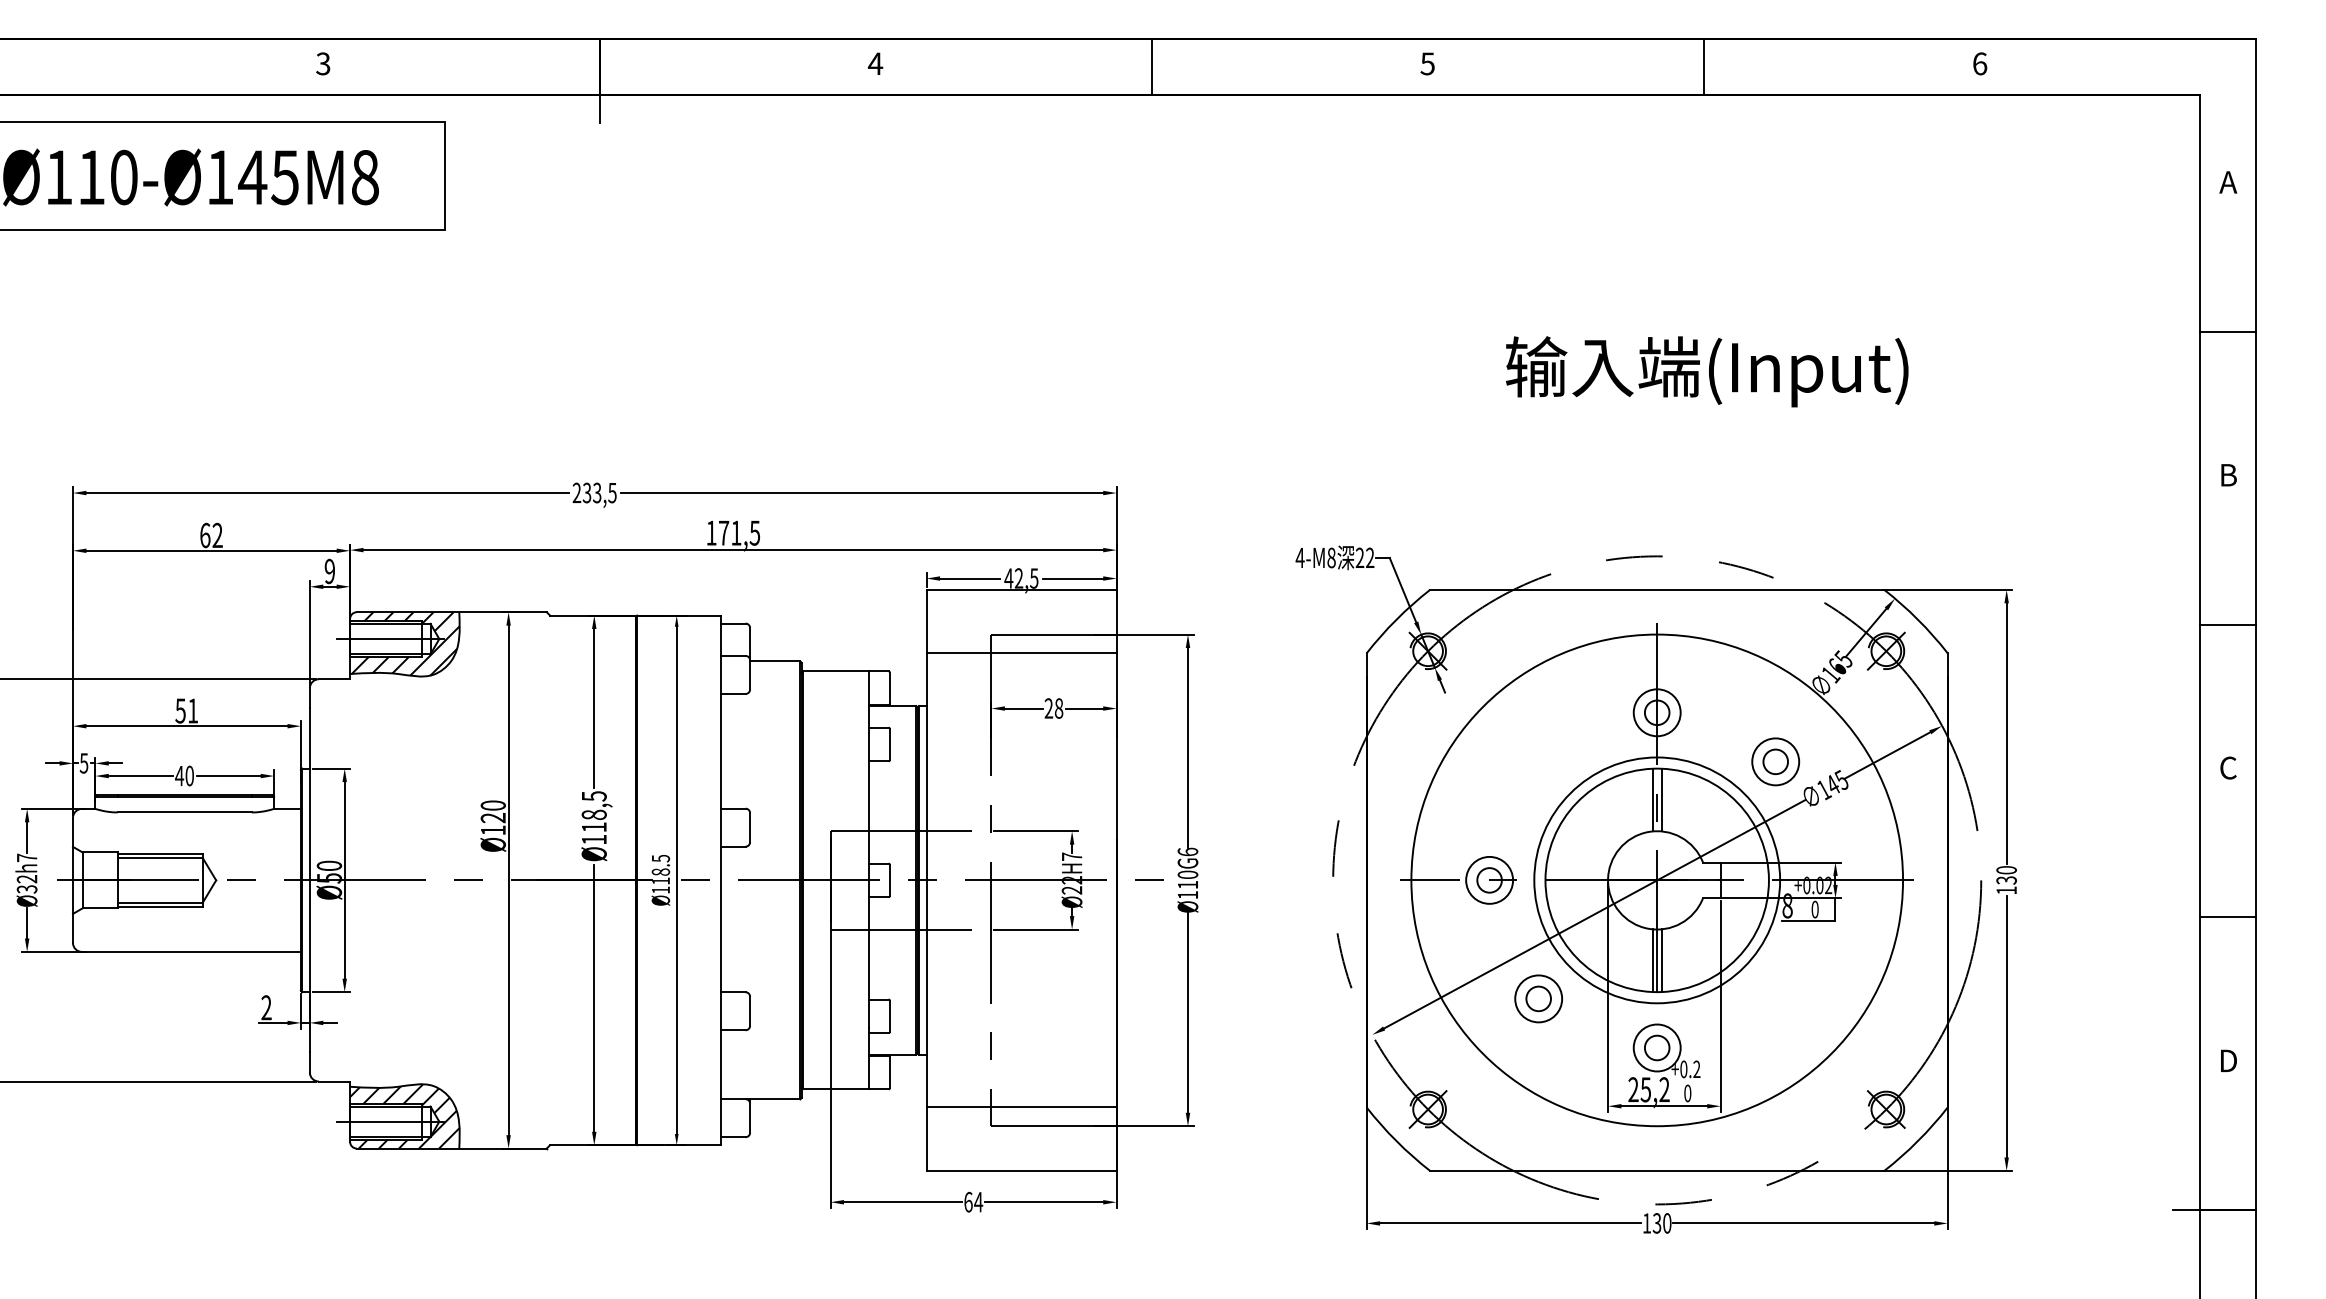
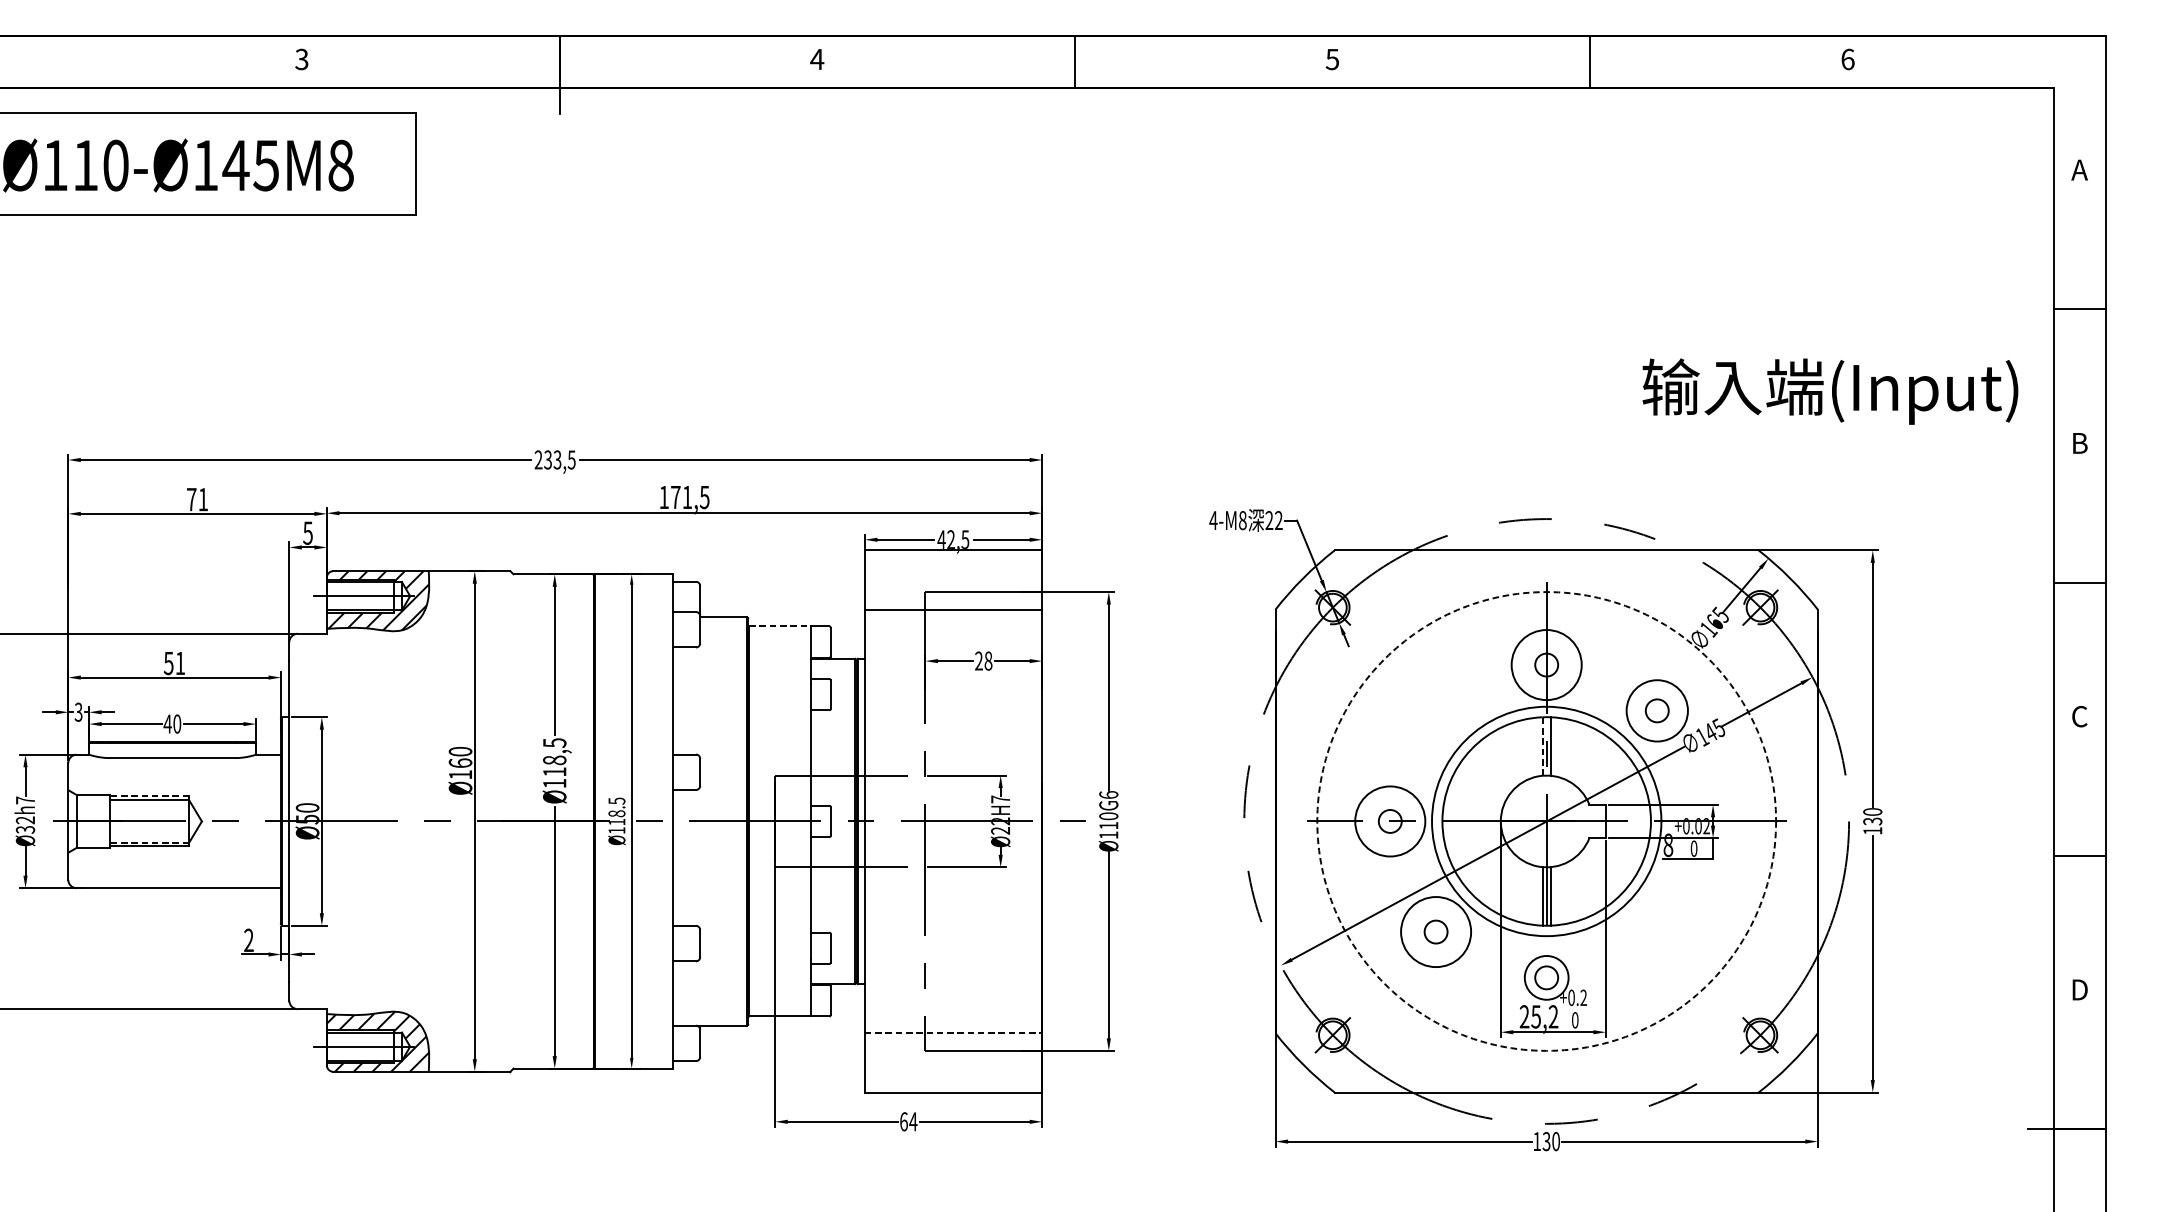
text: (1707, 371) -> (1830, 391), moved
text: (211, 535) -> (197, 499), 62 -> 71
text: (329, 571) -> (307, 533), 9 -> 5
line: (835, 671) -> (779, 626), solid -> dashed
circle: (1656, 712) -> (1546, 664), size x1.6
circle: (1775, 761) -> (1657, 710), size x1.4
text: (84, 763) -> (79, 712), 5 -> 3
line: (1652, 799) -> (1542, 745), solid -> dashed
text: (492, 817) -> (459, 762), Ø120 -> Ø160
line: (159, 853) -> (149, 796), solid -> dashed
circle: (1489, 879) -> (1390, 820), size x1.6
circle: (1657, 880) -> (1546, 821), solid -> dashed
line: (159, 902) -> (149, 842), solid -> dashed
circle: (1538, 998) -> (1435, 931), size x1.6
line: (1021, 1107) -> (953, 1033), solid -> dashed

